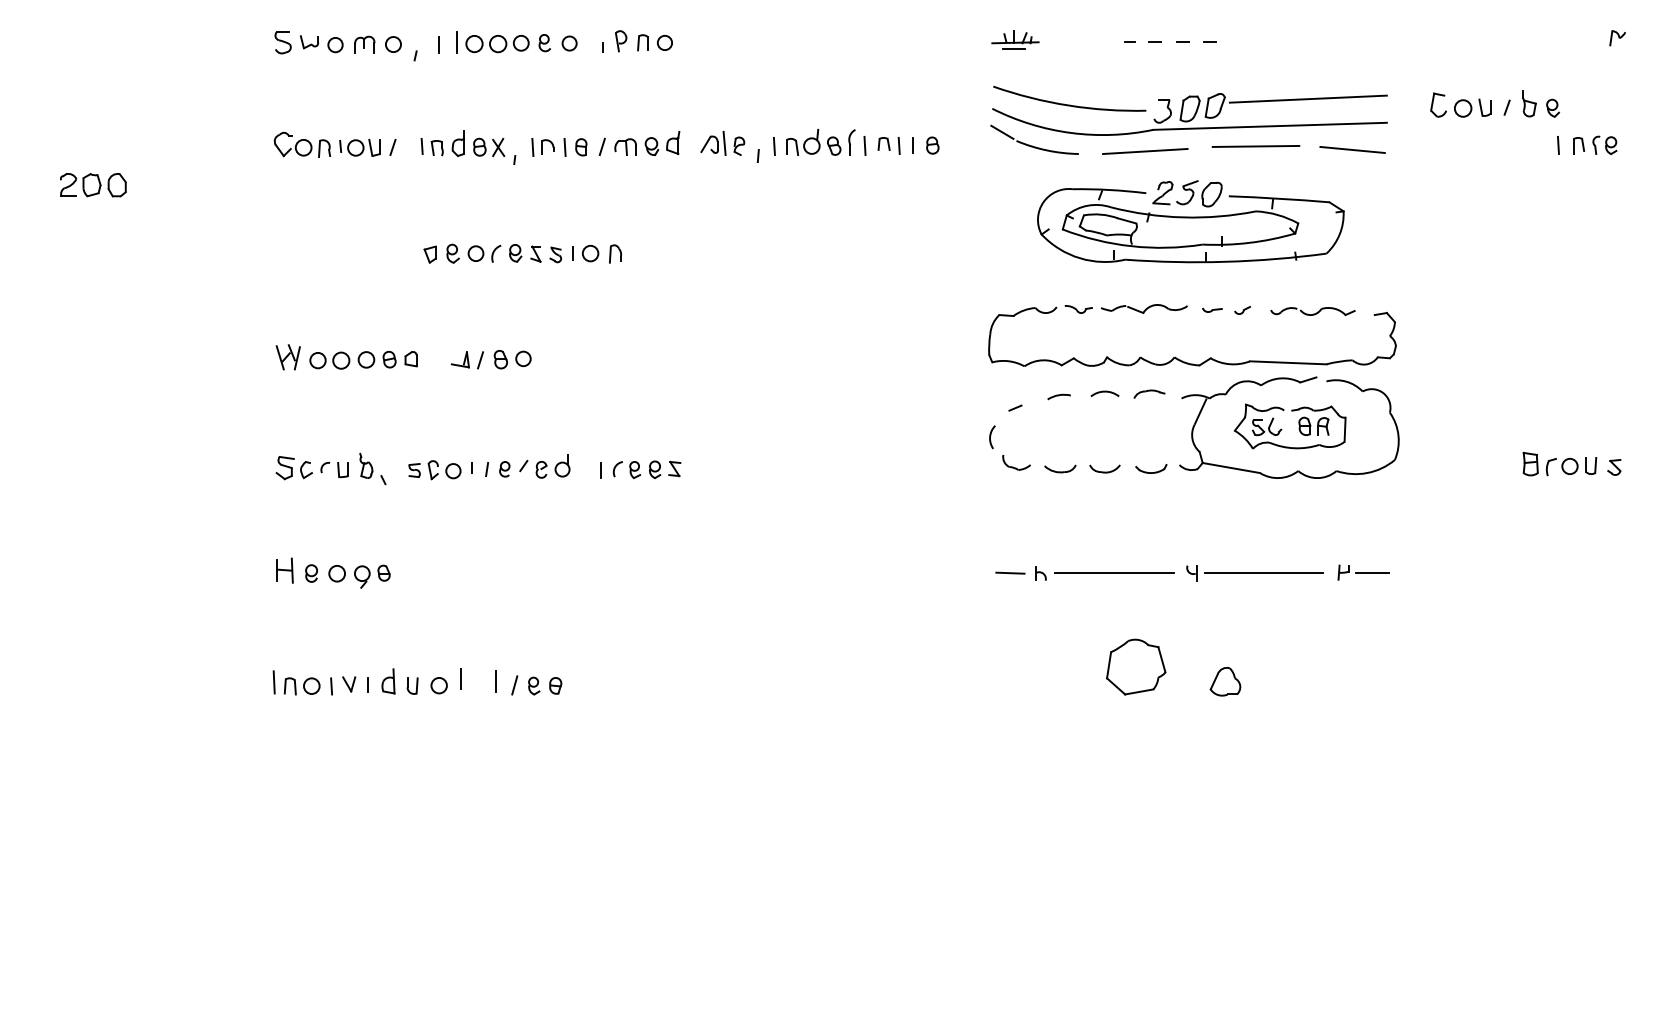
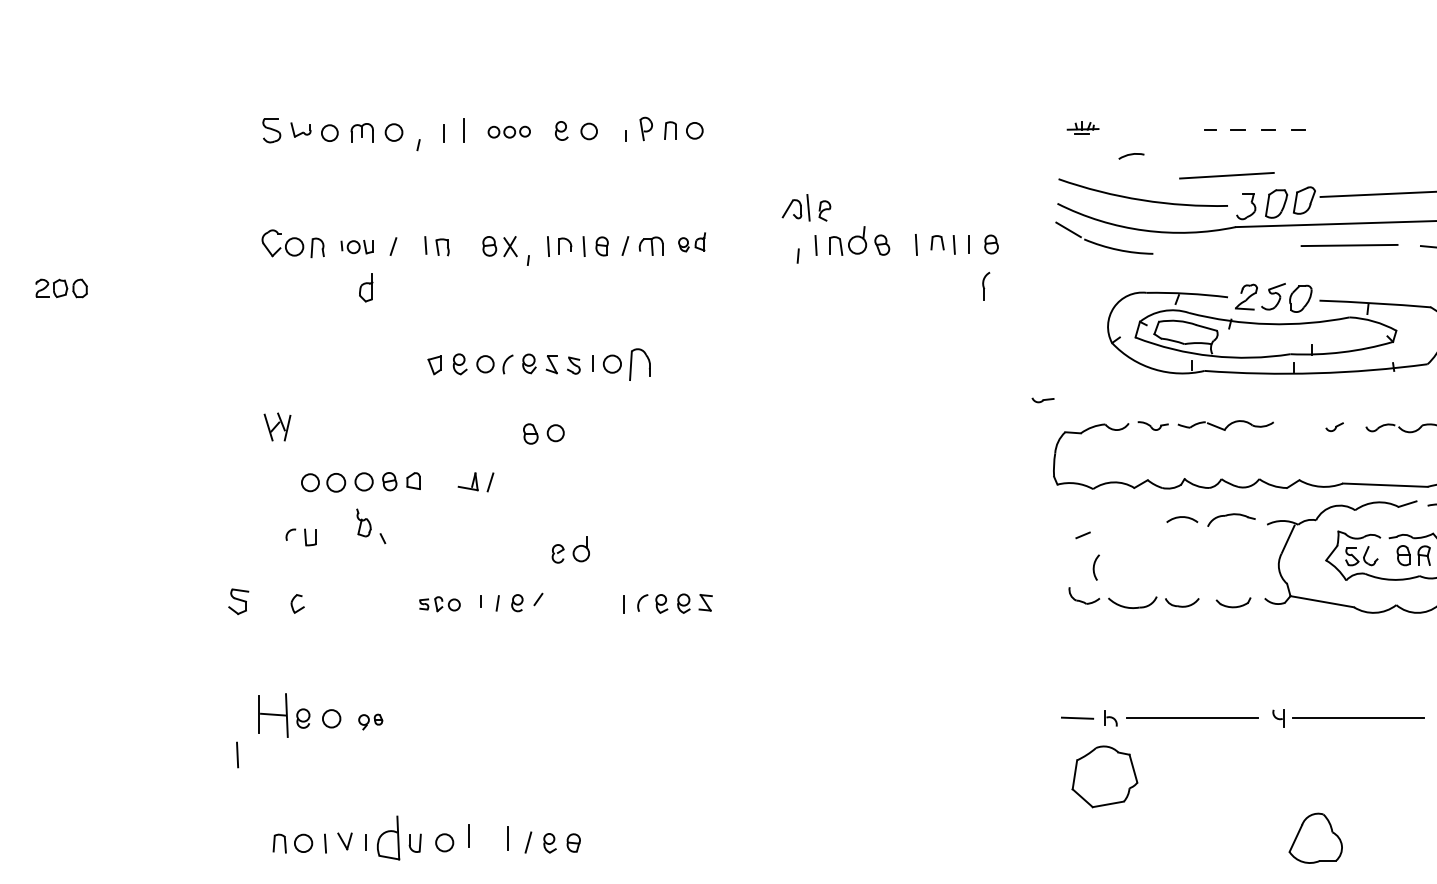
part: (1015, 39) -> (1083, 126), size x0.6
part: (497, 44) -> (509, 132), size x0.6
part: (851, 142) -> (985, 286), moved
part: (457, 143) -> (365, 287), moved
part: (662, 143) -> (692, 242), size x0.7
part: (722, 143) -> (806, 207), moved
part: (359, 147) -> (356, 246), size x0.7
line: (1145, 151) -> (1227, 175), moved
part: (93, 185) -> (61, 288), size x0.7
part: (615, 253) -> (640, 364), size x1.6
part: (1212, 309) -> (1043, 399), moved
part: (287, 357) -> (276, 427), moved
part: (512, 359) -> (543, 433), moved
part: (1149, 393) -> (1231, 519), size x1.4
arc: (1058, 396) -> (1130, 155), moved
arc: (991, 436) -> (1095, 566), moved
part: (552, 466) -> (570, 550), moved
part: (284, 468) -> (237, 602), moved
part: (372, 468) -> (370, 525), moved
part: (1060, 468) -> (1132, 602), size x1.4
part: (334, 470) -> (301, 537), moved
part: (434, 470) -> (439, 604), size x0.7
part: (284, 570) -> (273, 715), size x1.6
part: (372, 576) -> (370, 721), size x0.6
part: (1136, 666) -> (1105, 776), moved
part: (388, 681) -> (388, 838), size x1.6
part: (1225, 681) -> (1315, 838), size x1.6
line: (273, 682) -> (236, 755), moved

